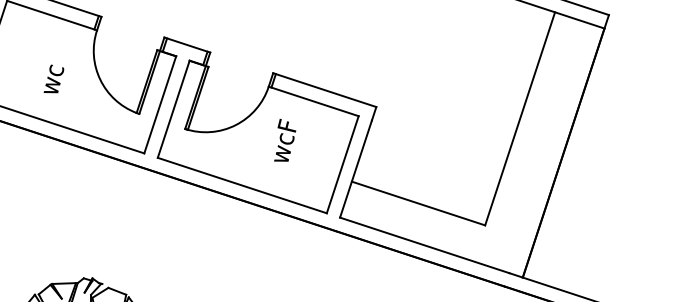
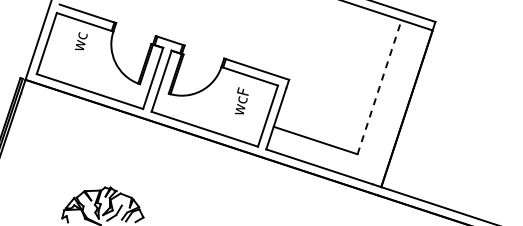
text: (54, 79) -> (81, 41), moved
line: (519, 119) -> (379, 87), solid -> dashed
text: (284, 139) -> (241, 100), moved

